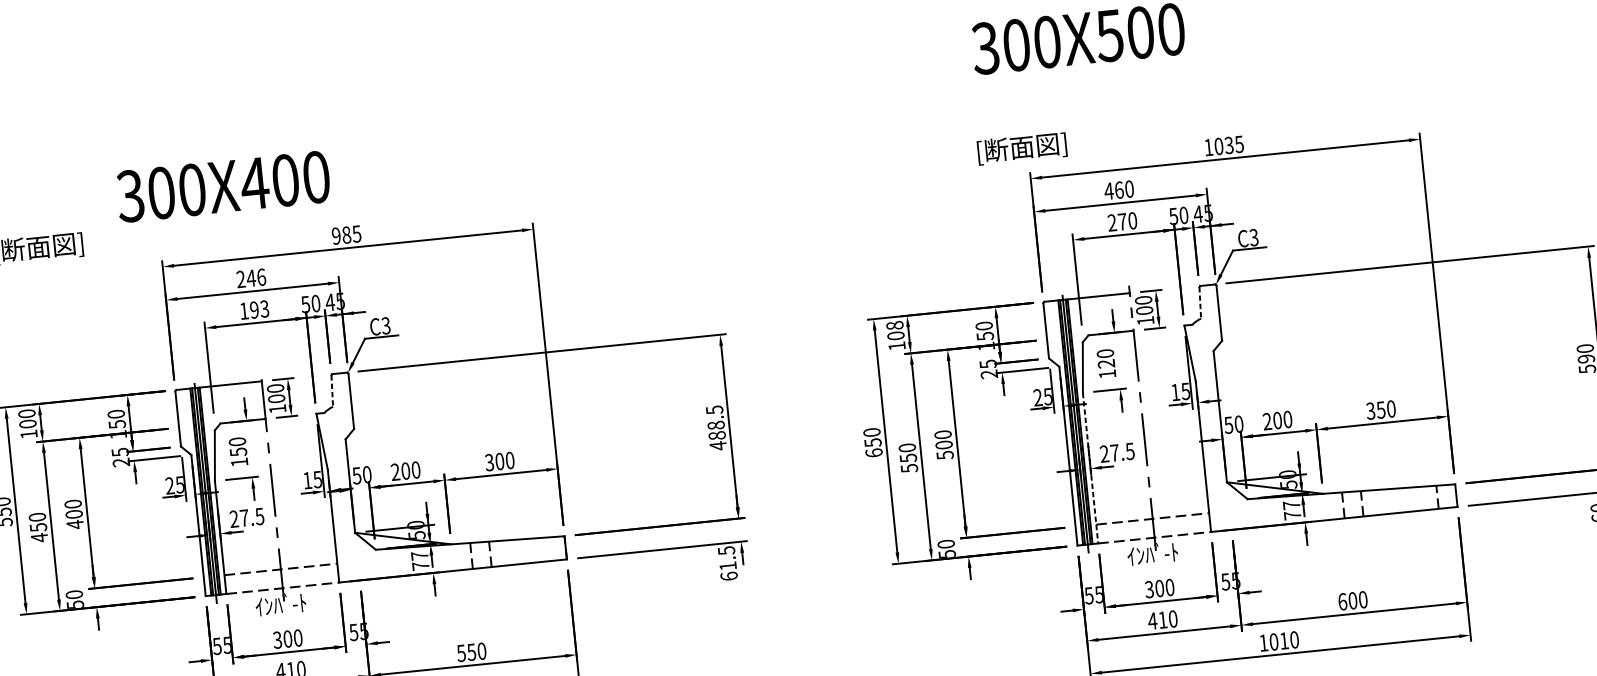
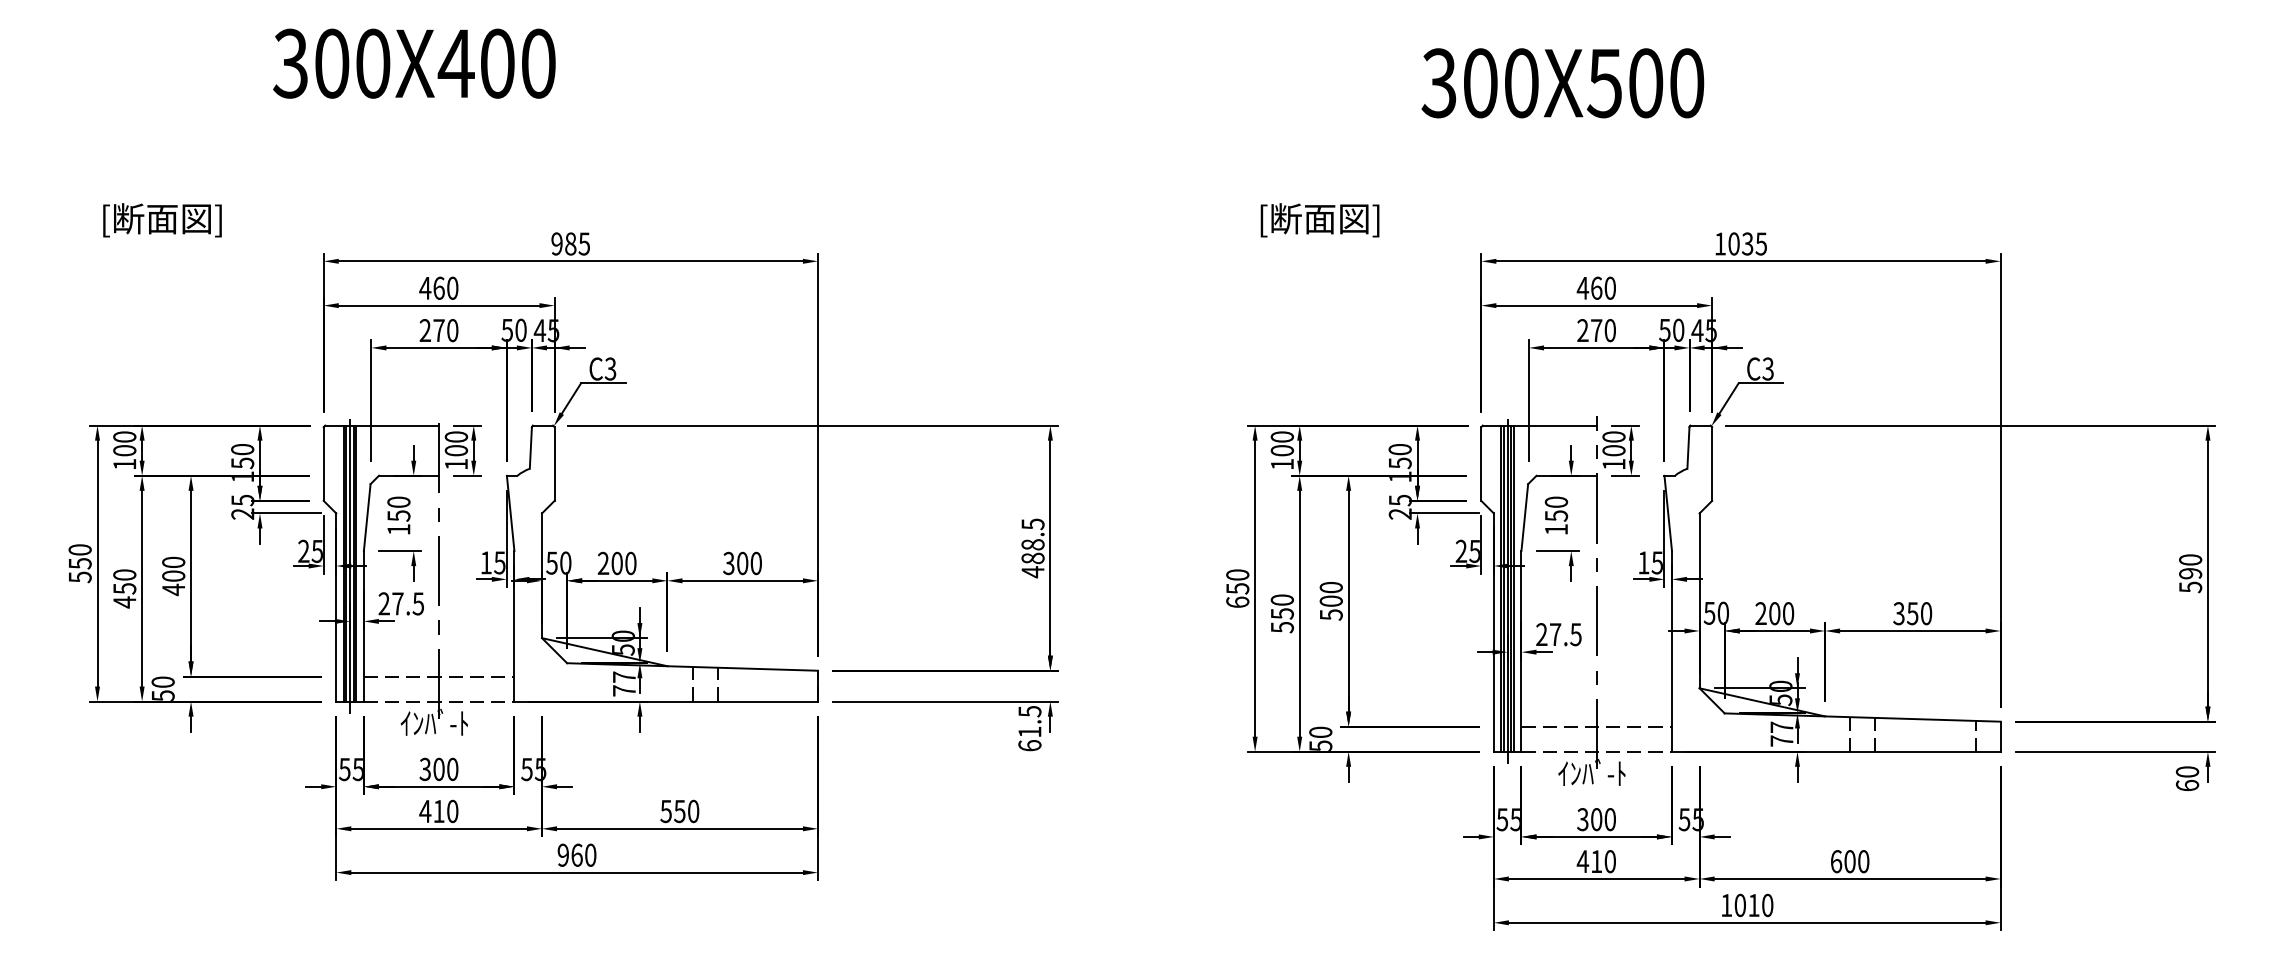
text: (1021, 148) -> (1319, 220), moved
text: (223, 186) -> (414, 63), moved
text: (250, 277) -> (438, 287), 246 -> 460
line: (1200, 302) -> (1688, 447), dashed -> solid
text: (254, 310) -> (438, 330), 193 -> 270
text: (895, 325) -> (1282, 436), 108 -> 100
text: (1106, 363) -> (1556, 515), 120 -> 150
line: (331, 390) -> (530, 447), dashed -> solid
line: (1090, 468) -> (1521, 651), dashed -> solid

